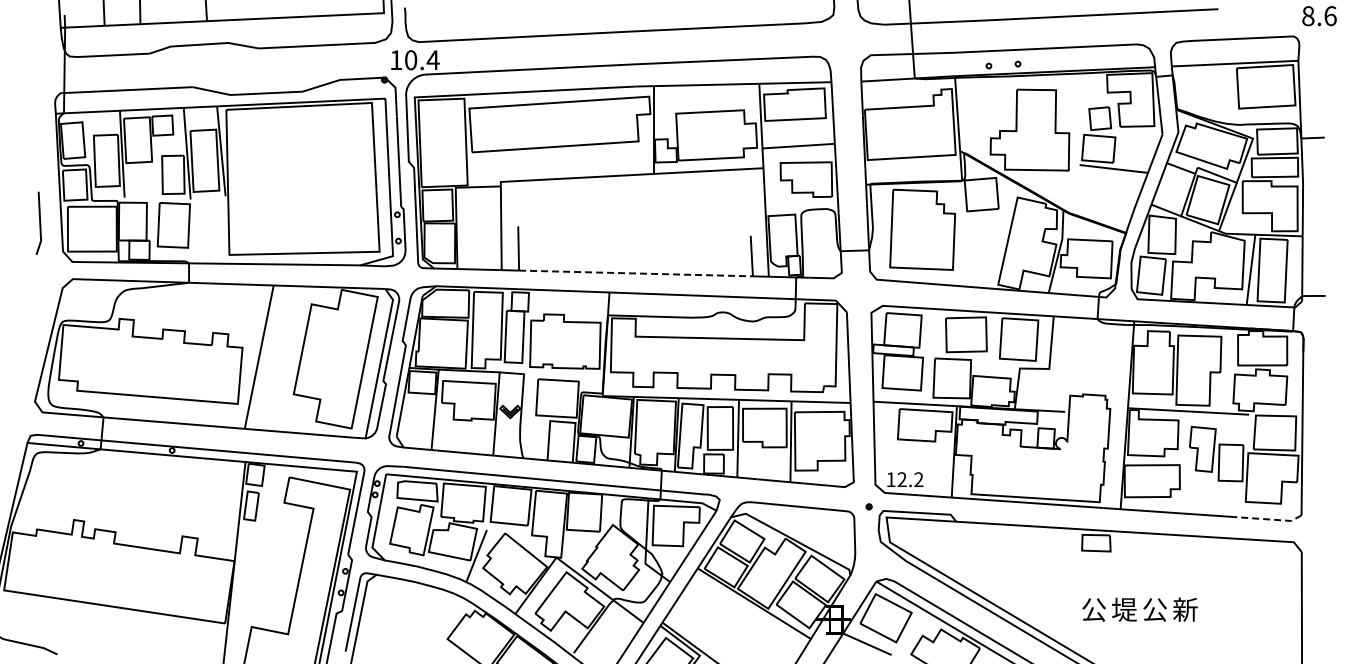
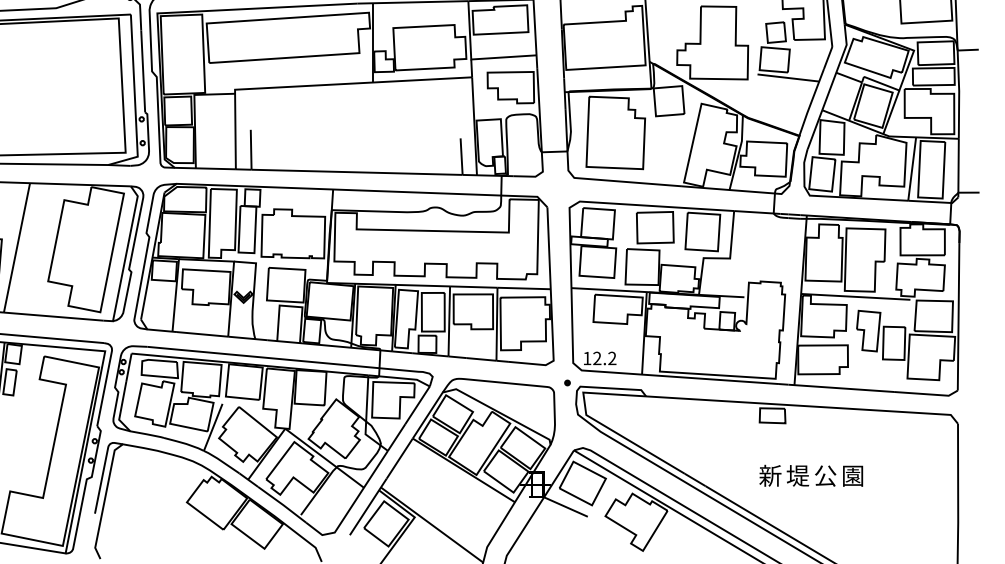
line: (636, 273) -> (357, 172), dashed -> solid
line: (1267, 519) -> (927, 394), dashed -> solid
text: (1093, 609) -> (770, 475), 公 -> 新
text: (1185, 609) -> (853, 475), 新 -> 園

